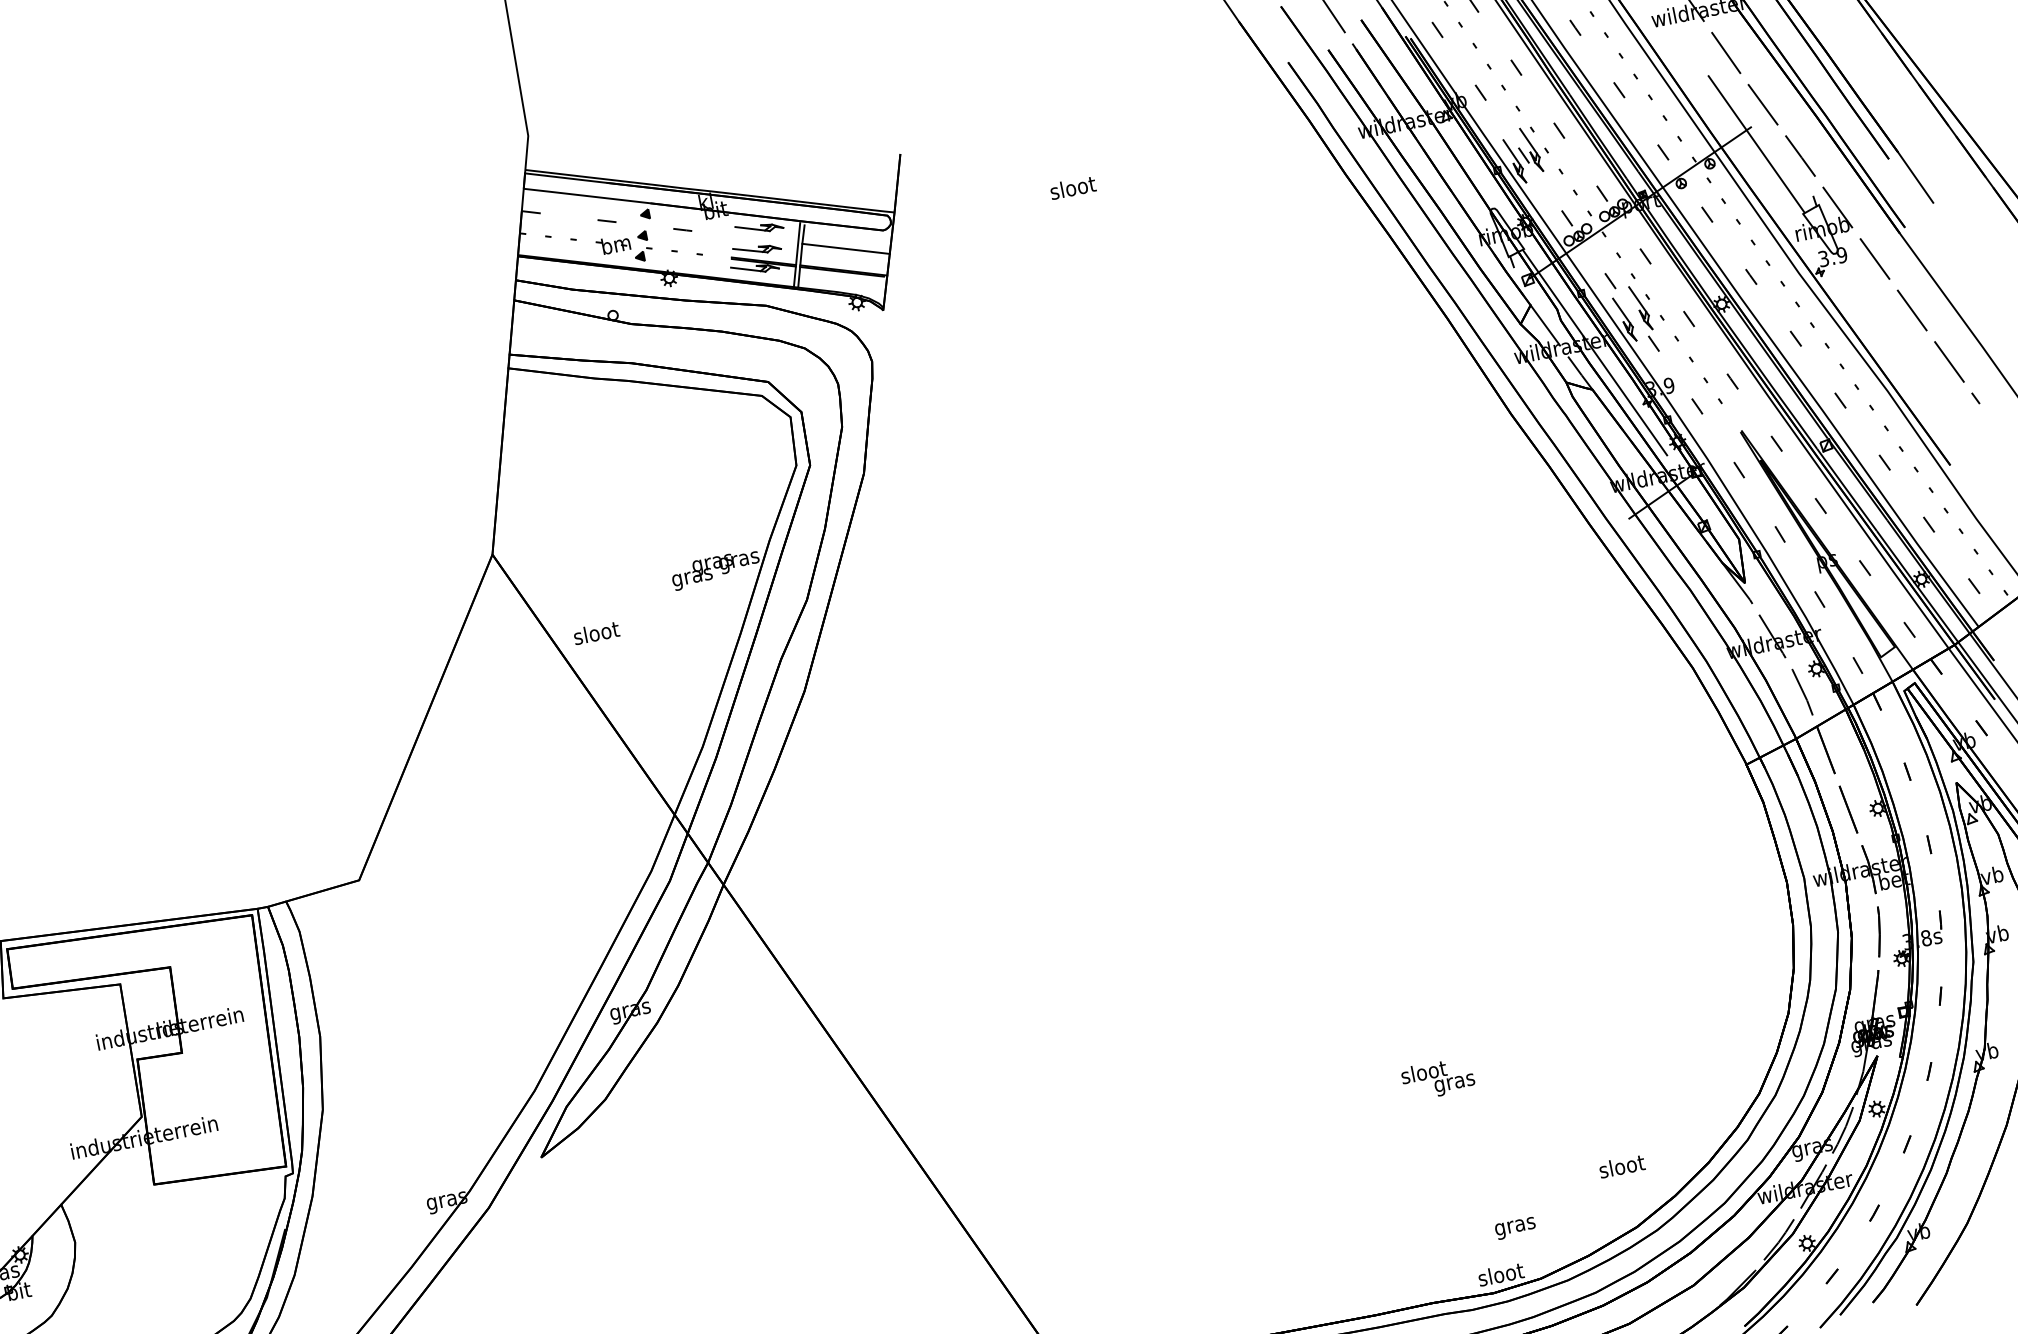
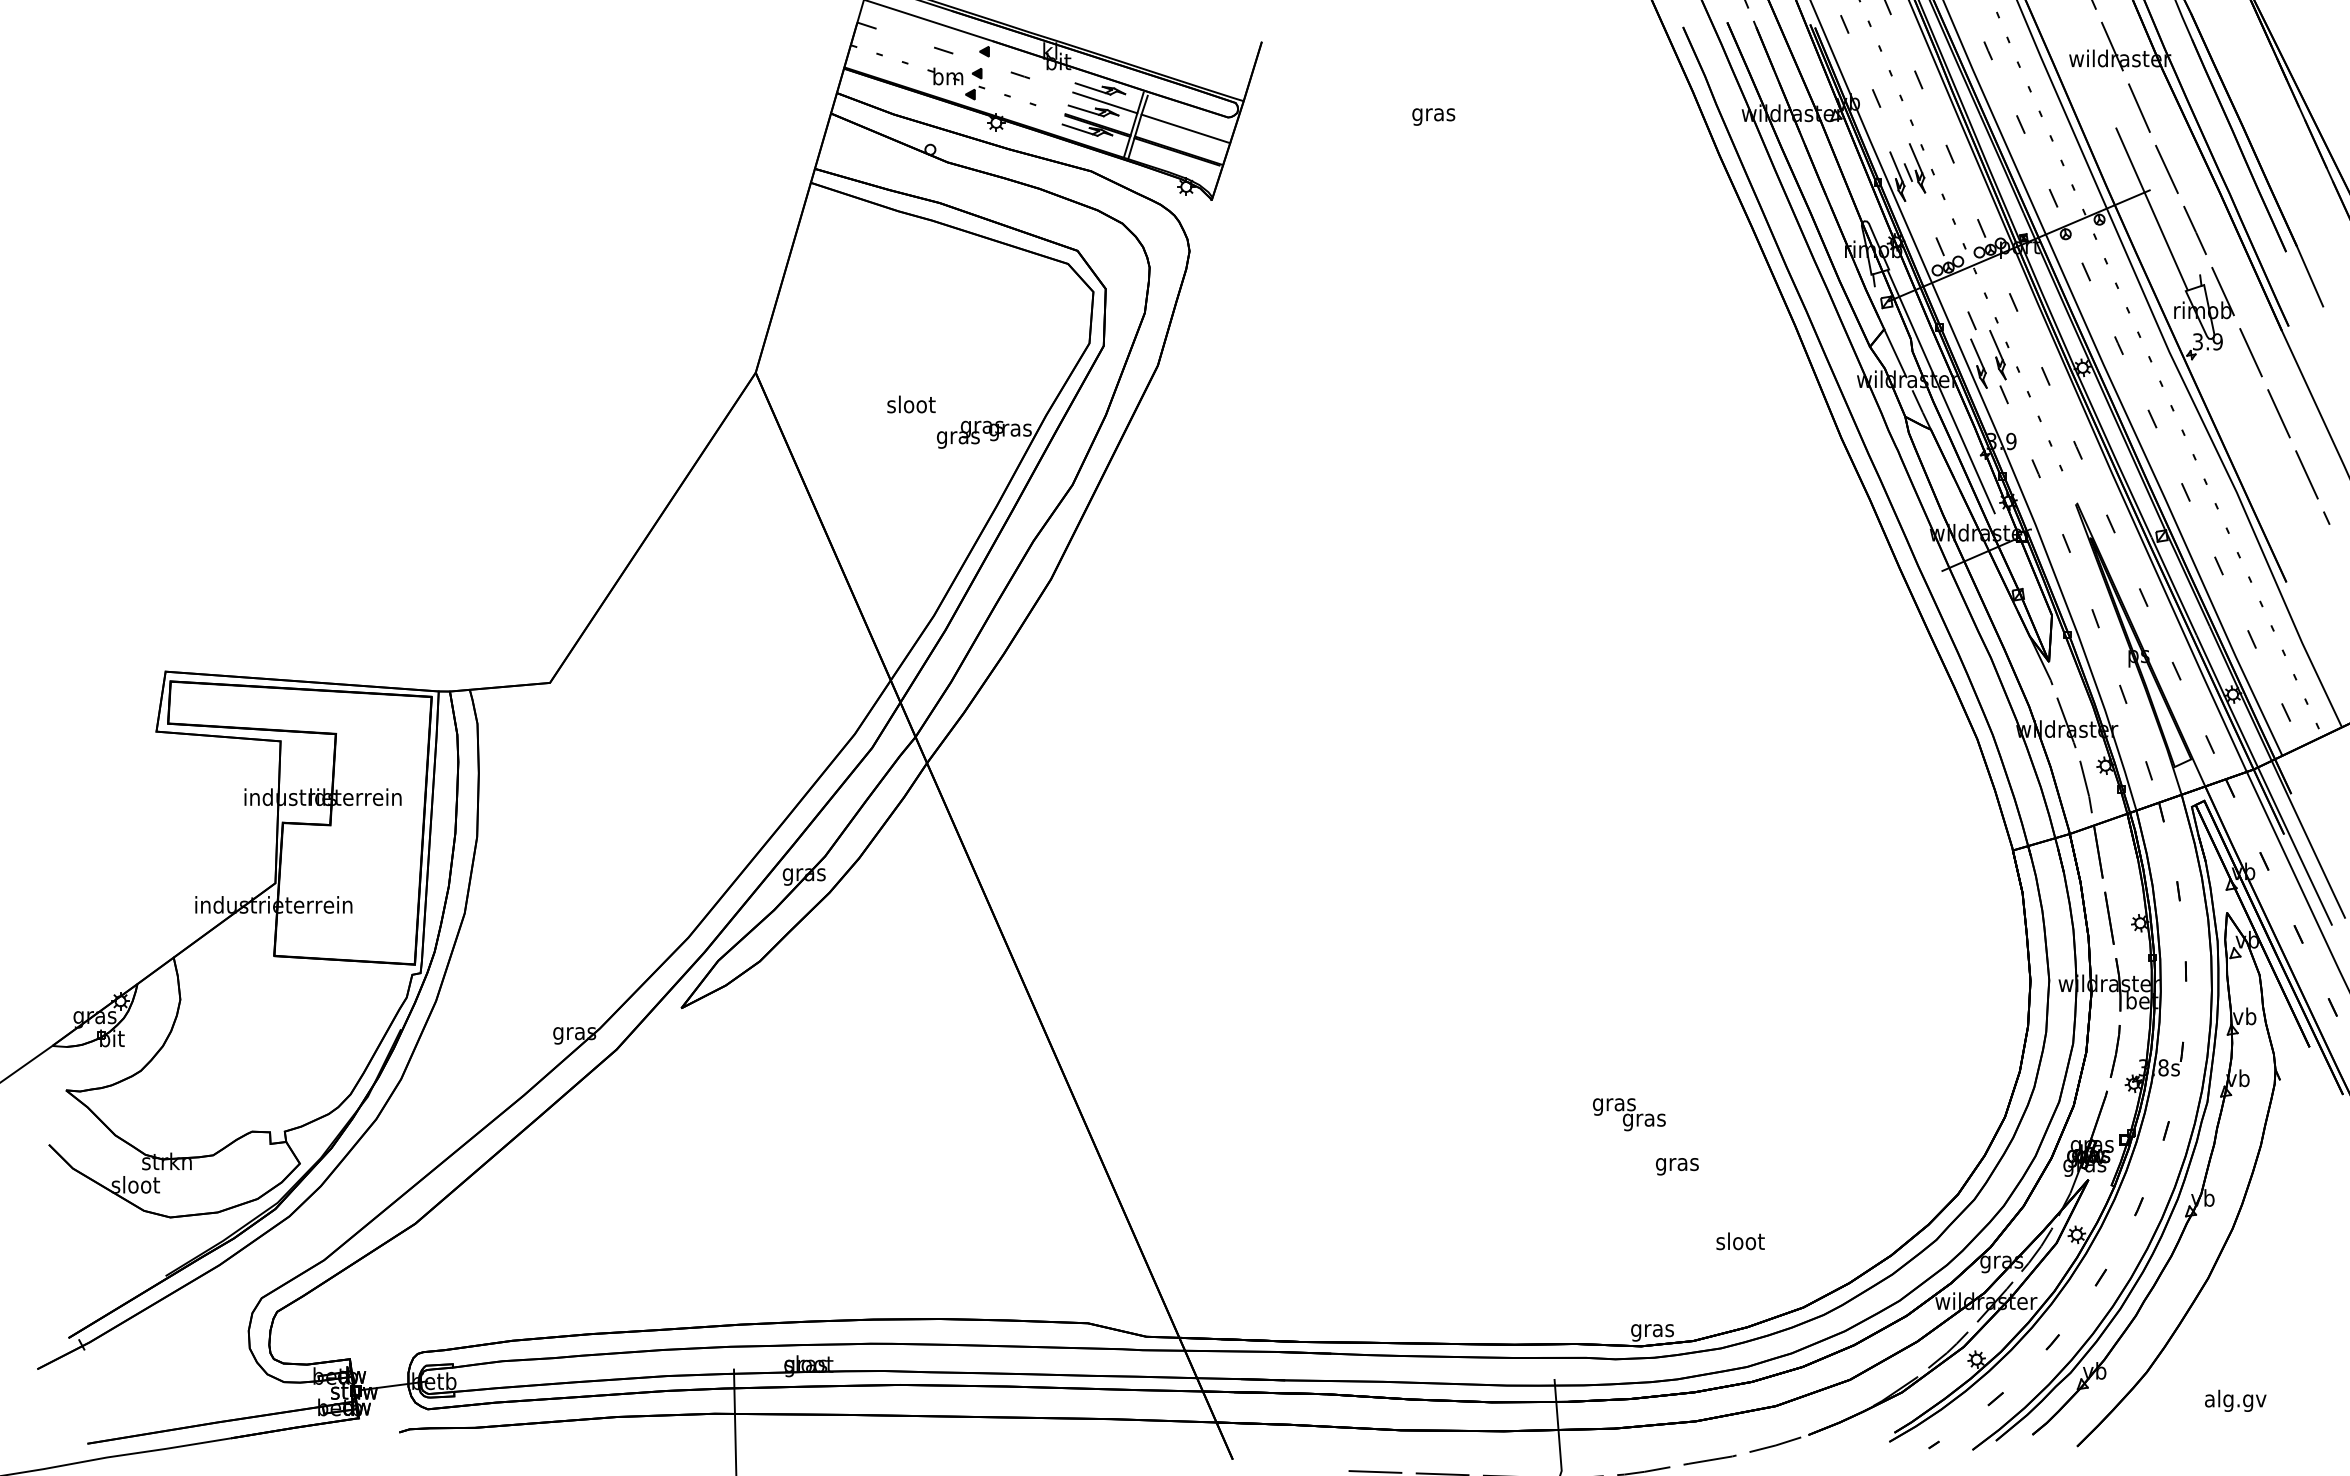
text: (1072, 189) -> (1433, 114), sloot -> gras
line: (766, 239) -> (1105, 102), added
text: (596, 632) -> (911, 404), moved
text: (1424, 1073) -> (1614, 1104), sloot -> gras
text: (1621, 1166) -> (1740, 1241), moved
text: (1515, 1228) -> (1677, 1166), moved
text: (1501, 1276) -> (1652, 1330), sloot -> gras

